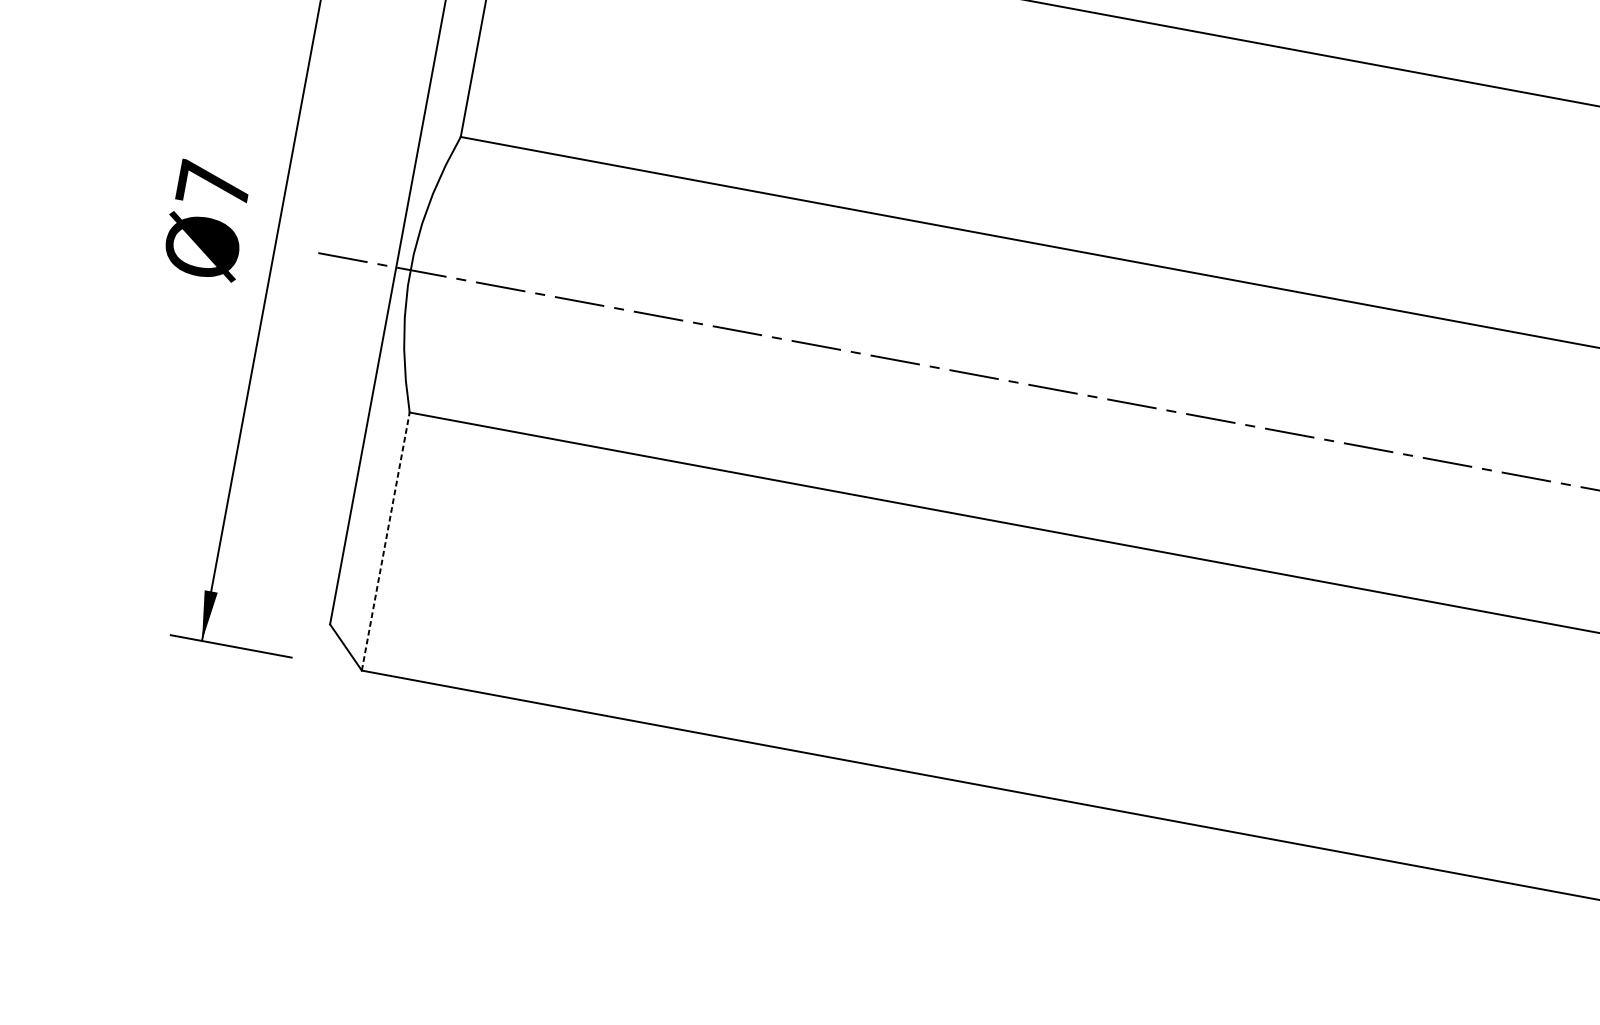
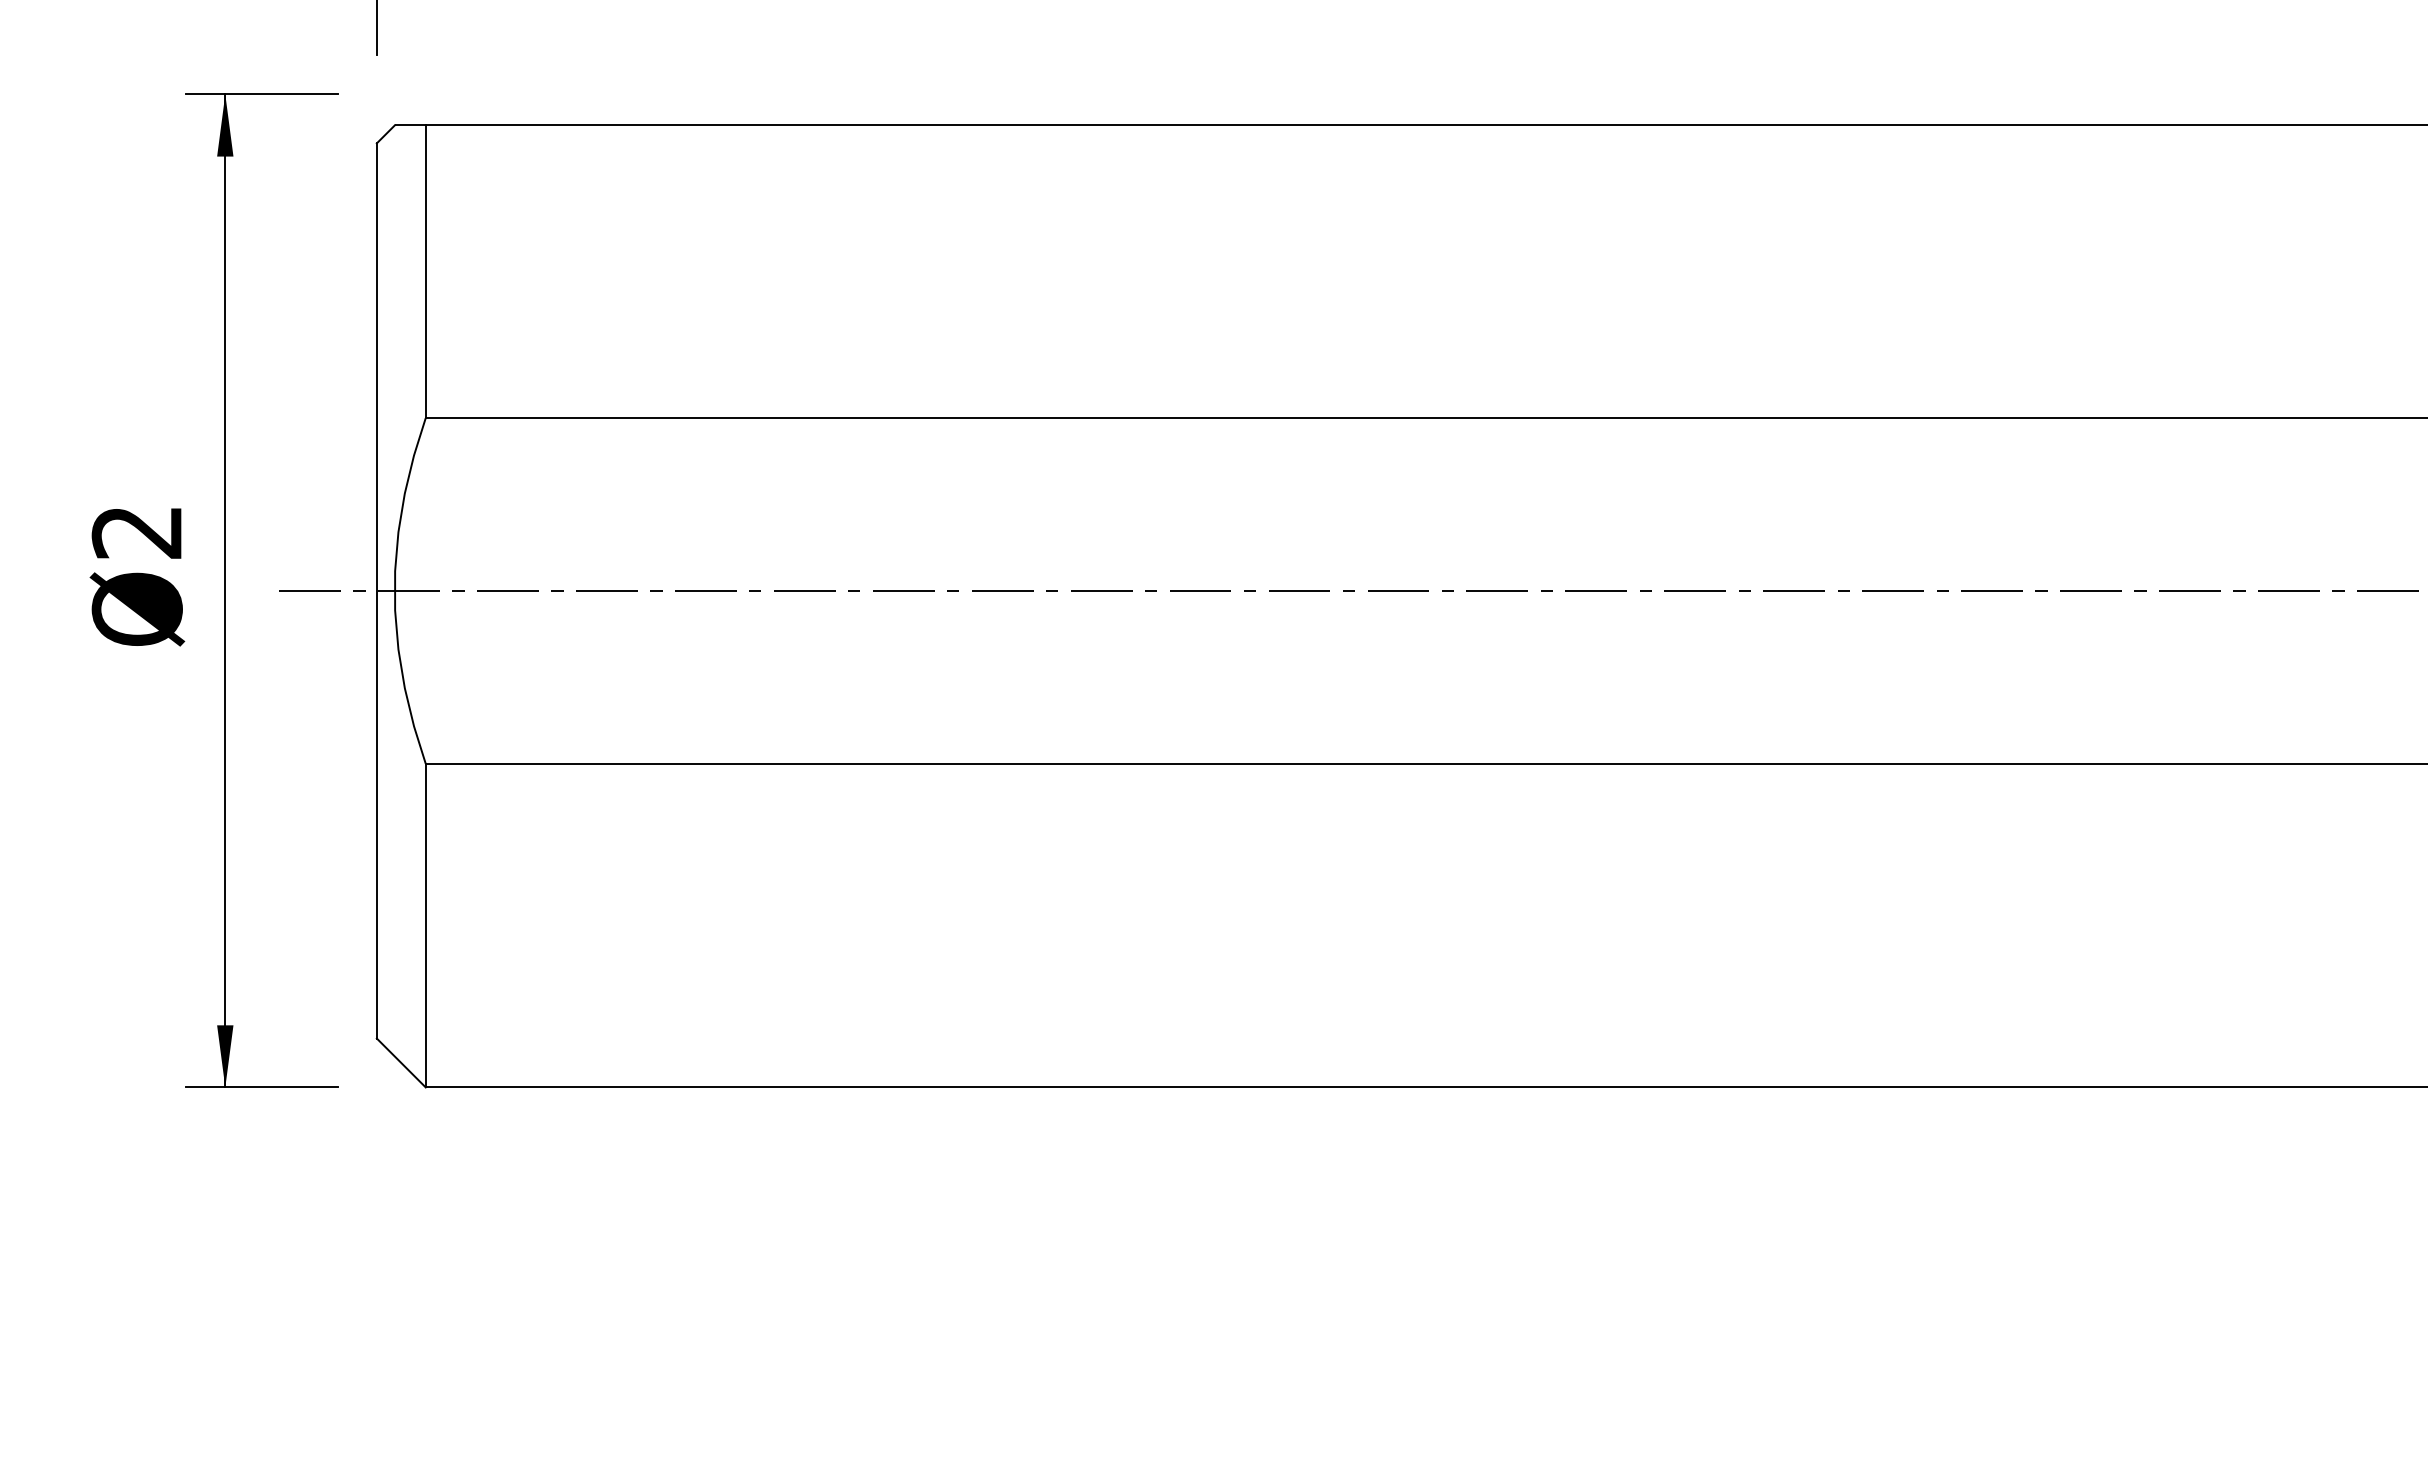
text: (213, 185) -> (136, 532), Ø7 -> Ø2
line: (385, 541) -> (425, 925), dashed -> solid

